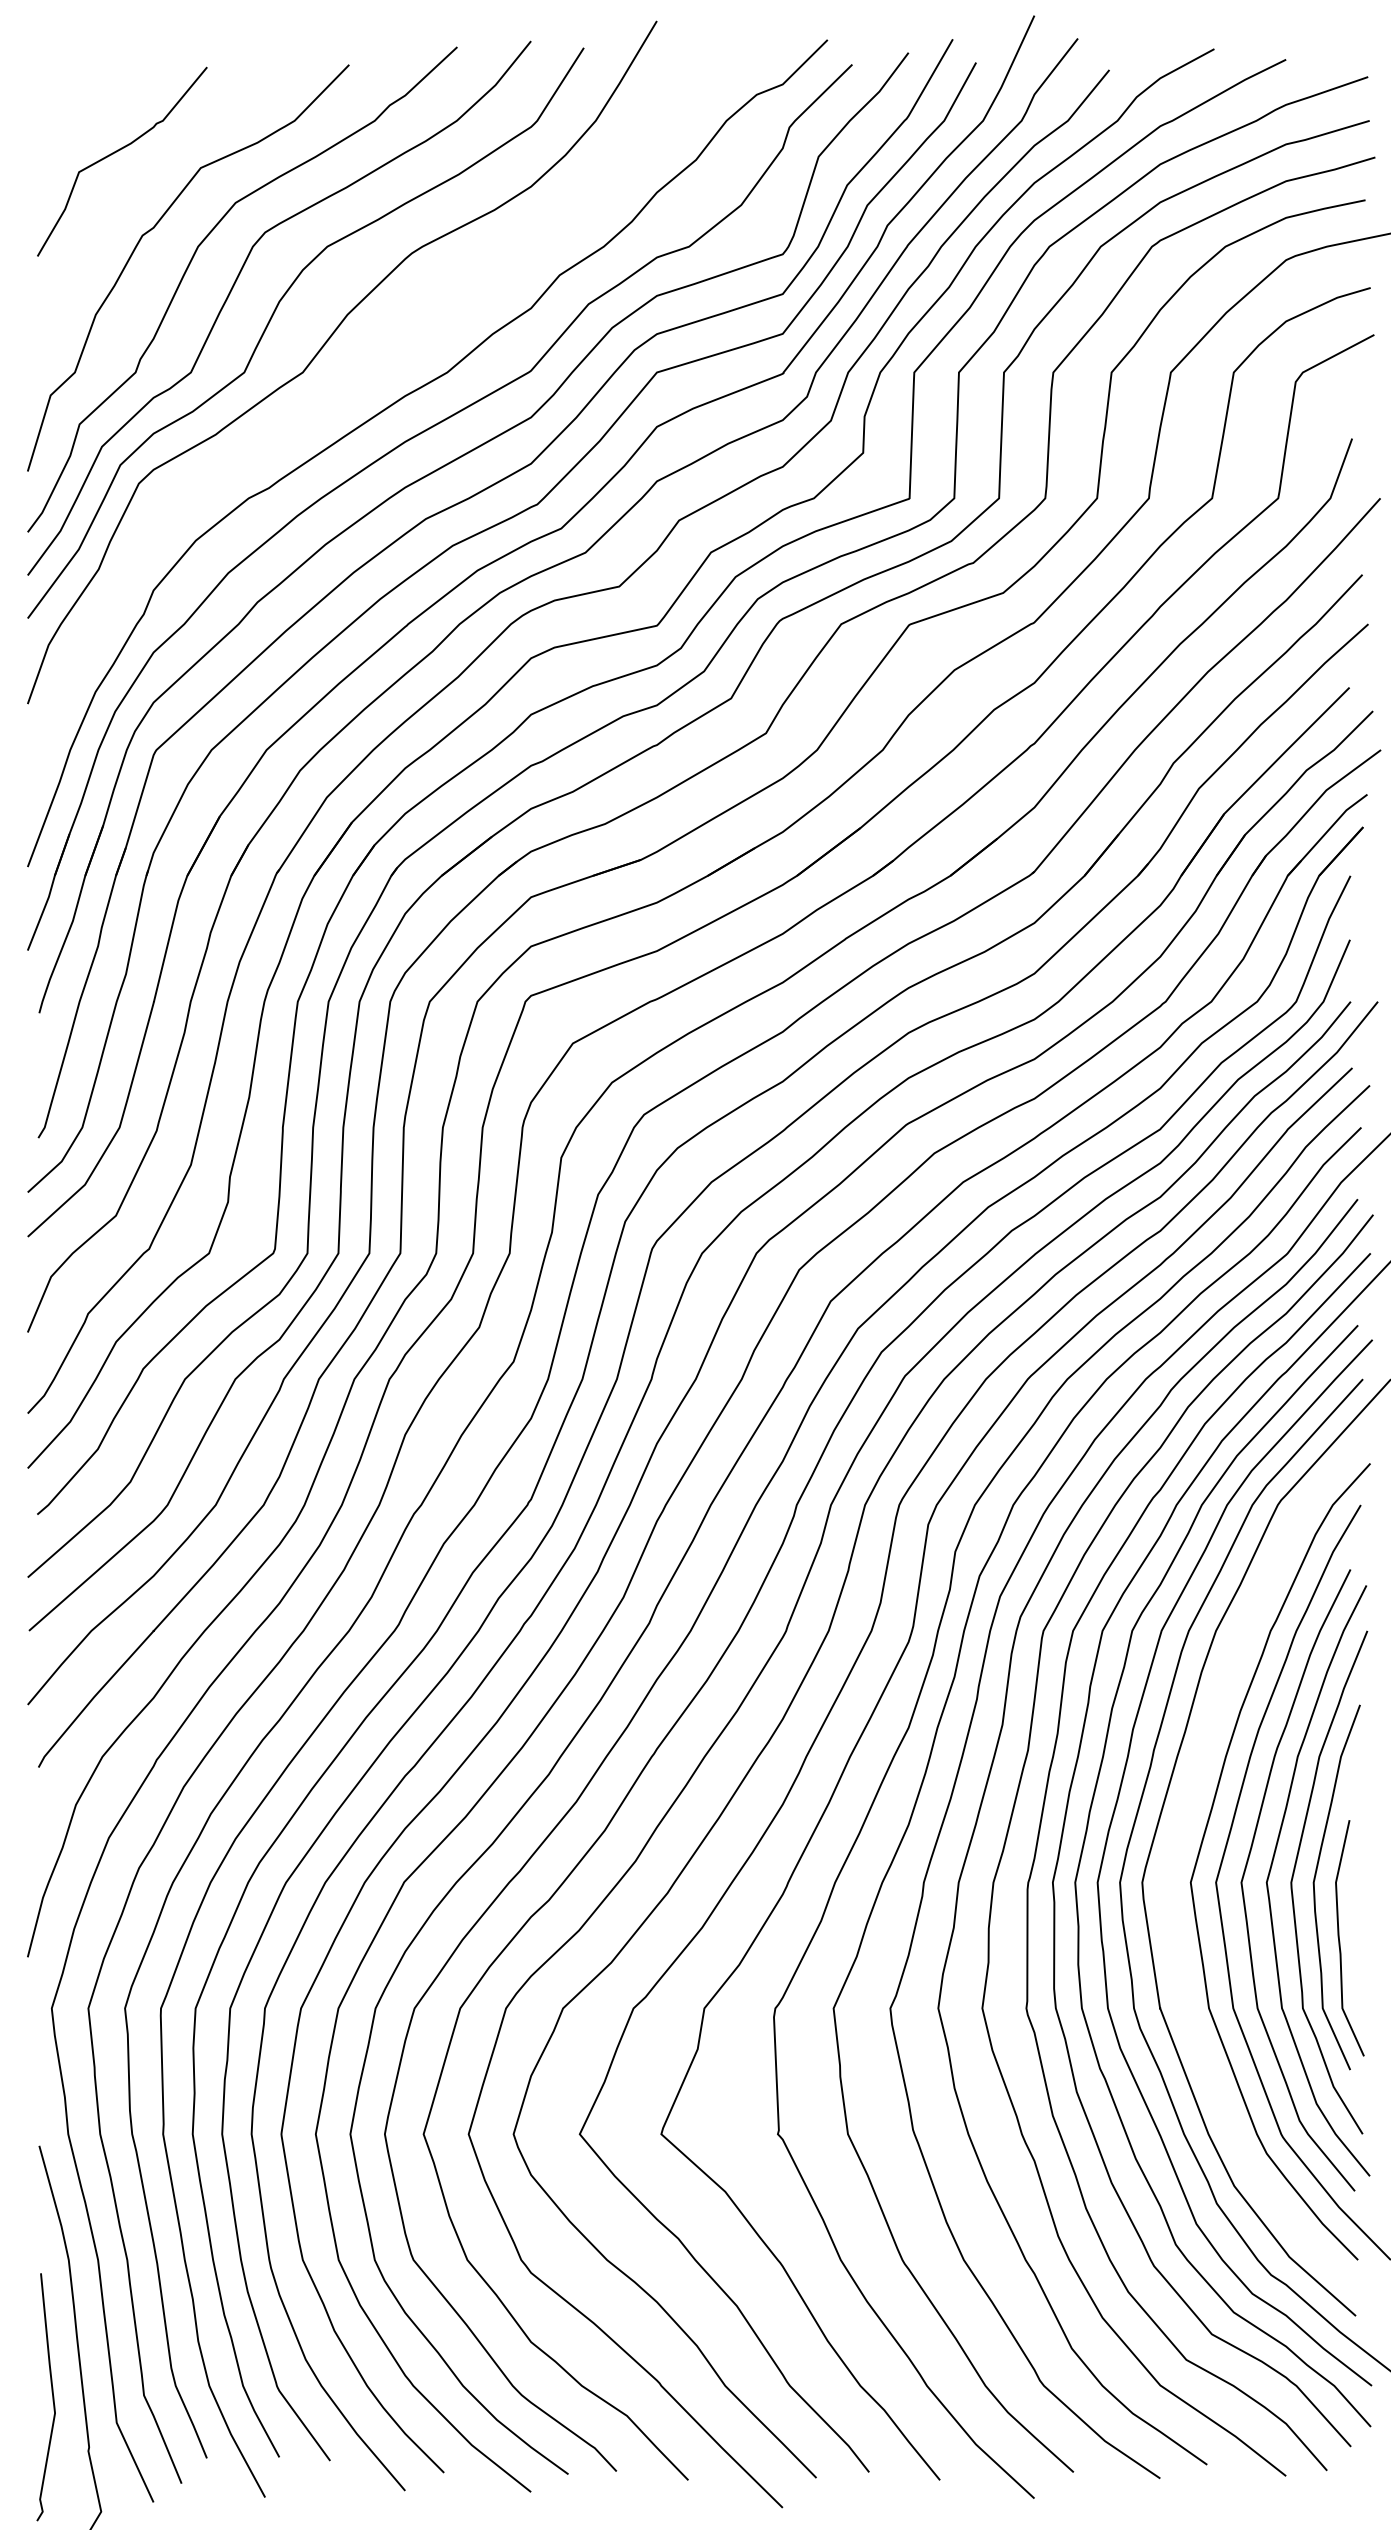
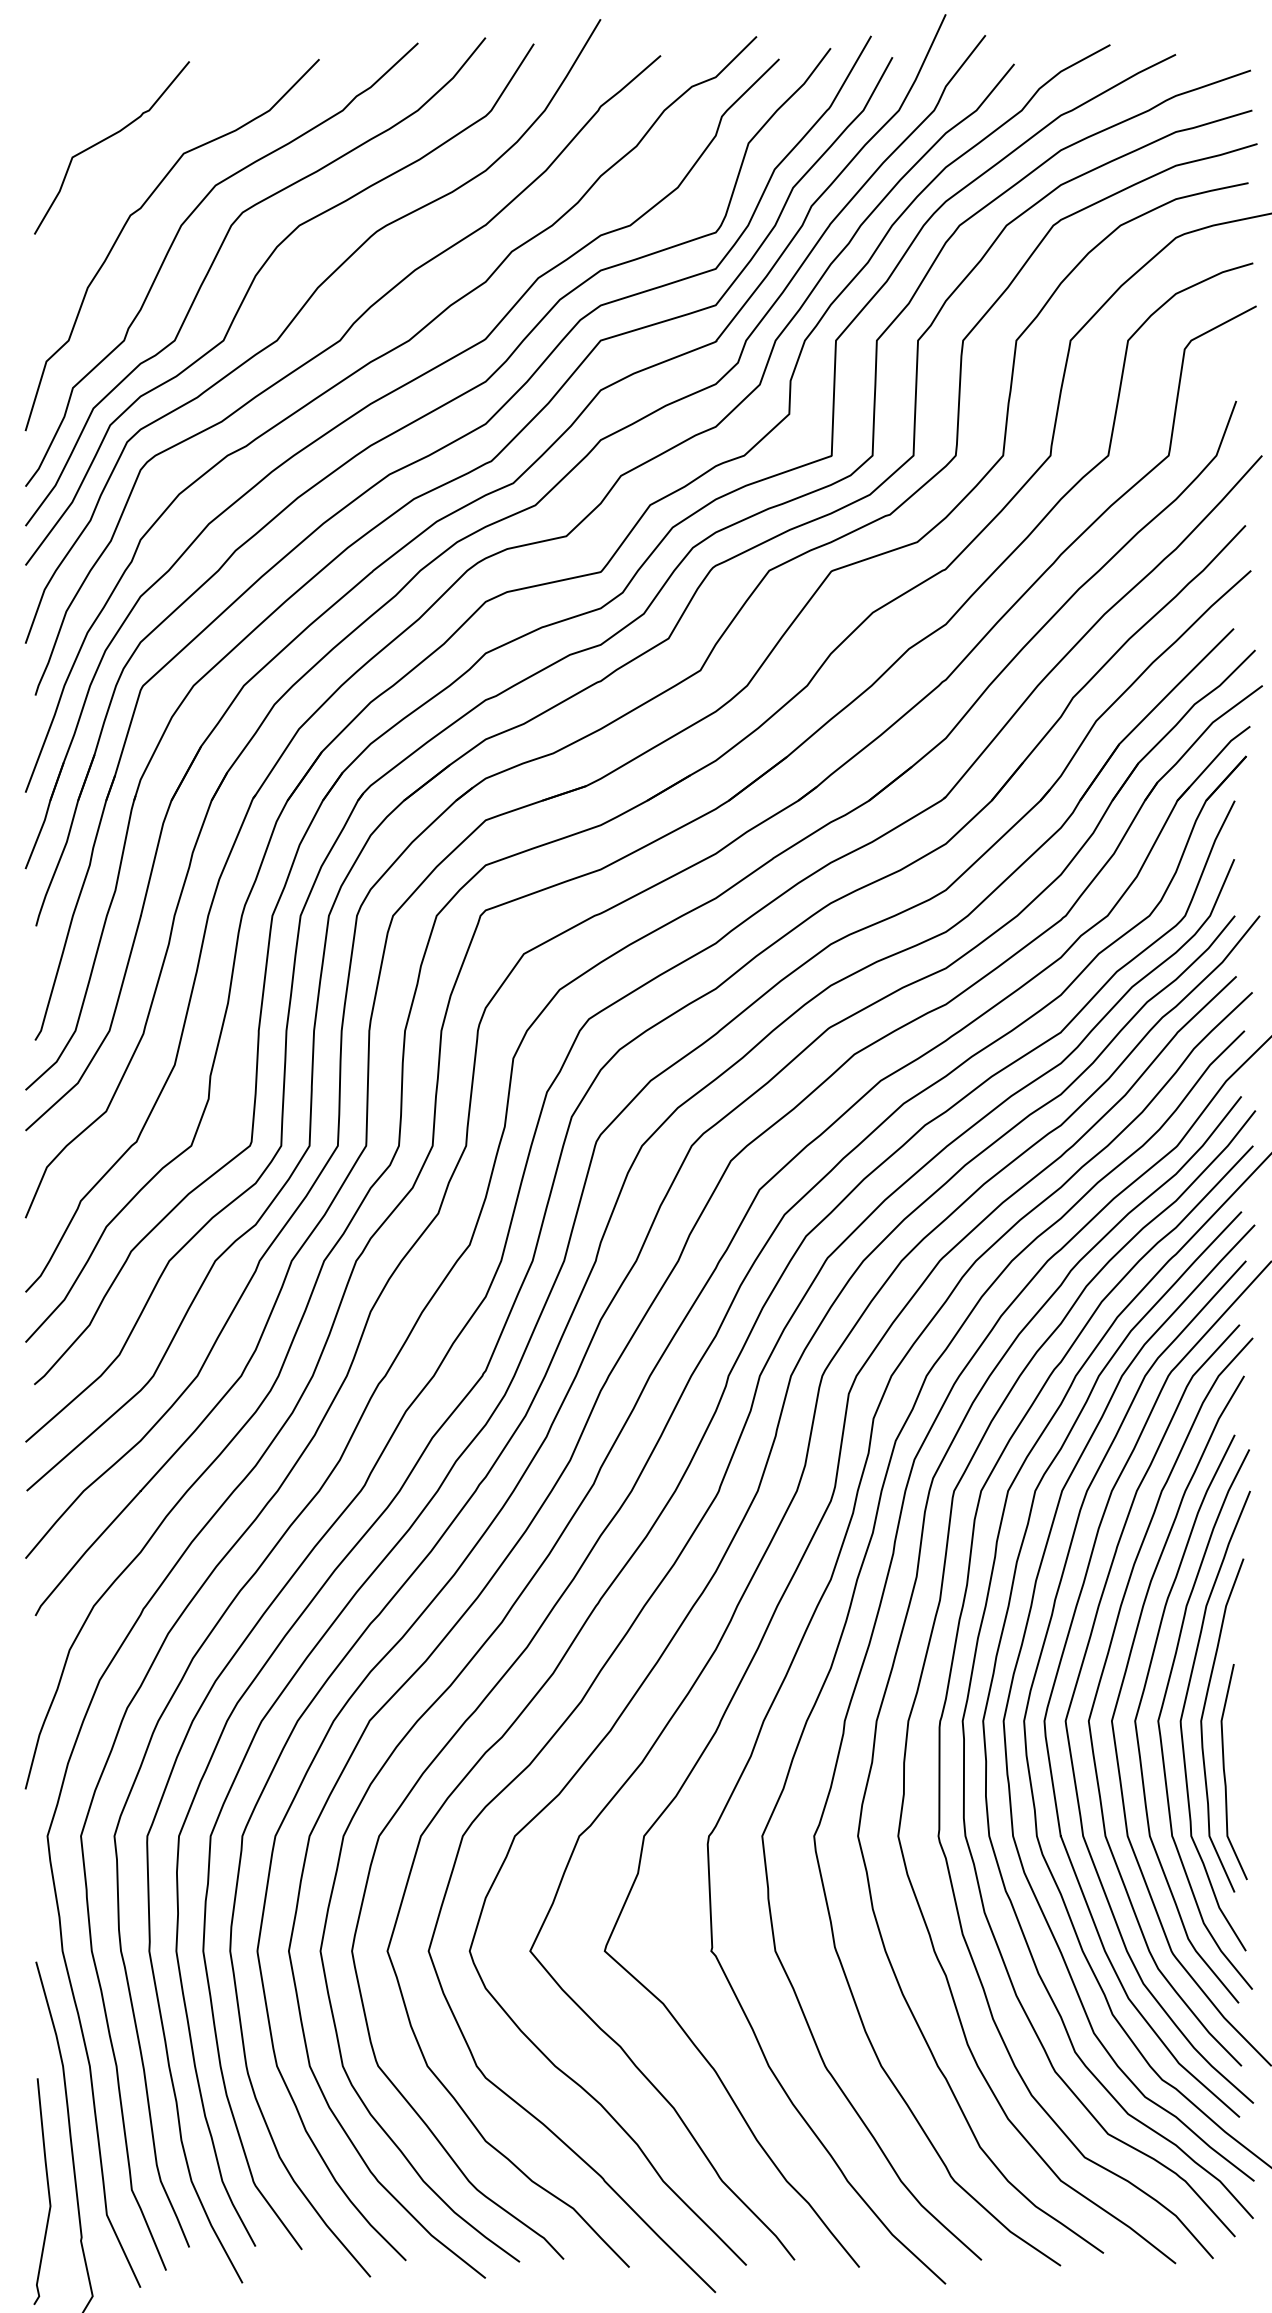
curve: (360, 381) -> (329, 348), added
curve: (1177, 1845) -> (1076, 1687), added

